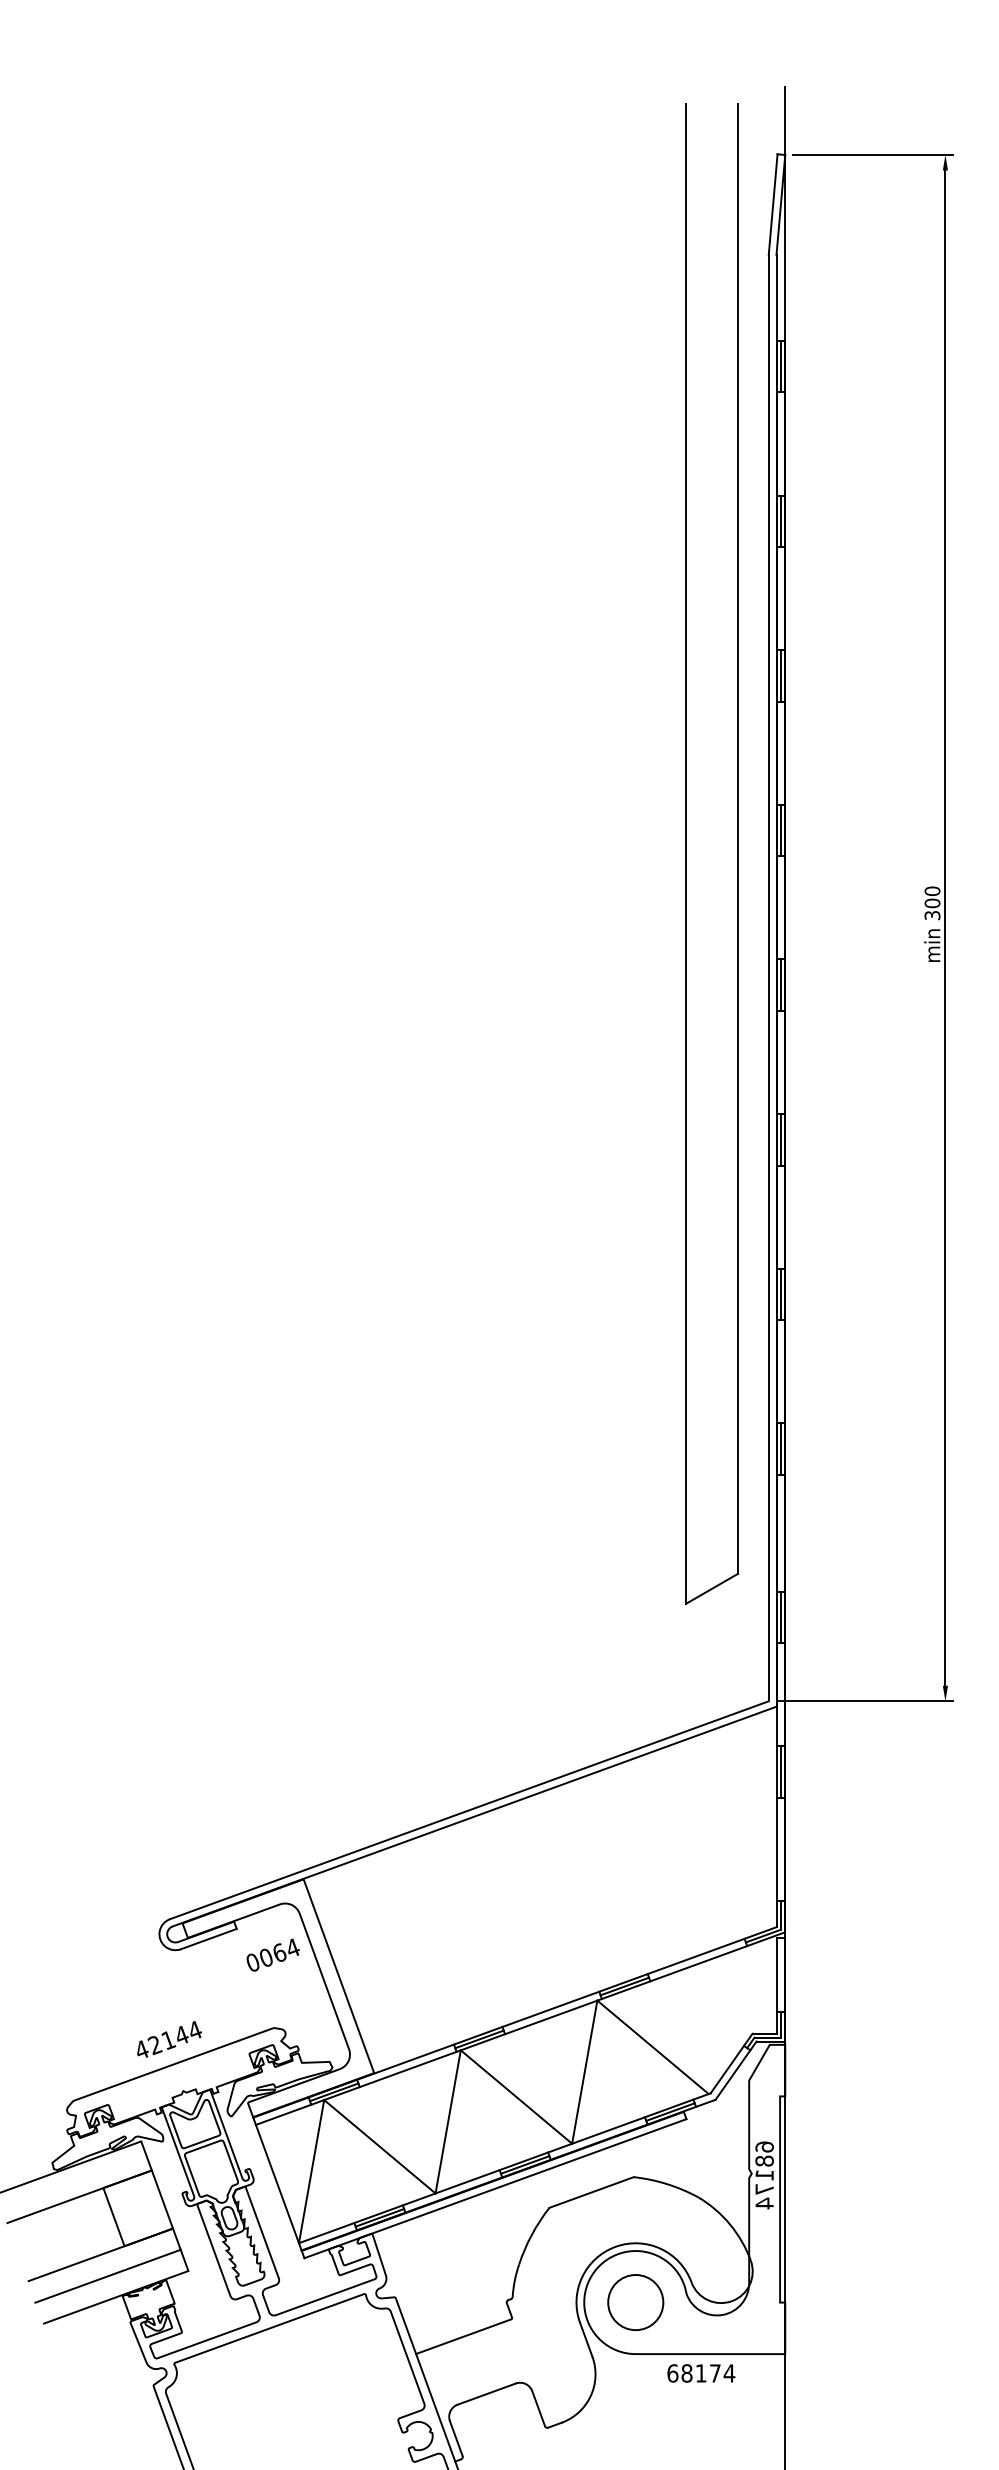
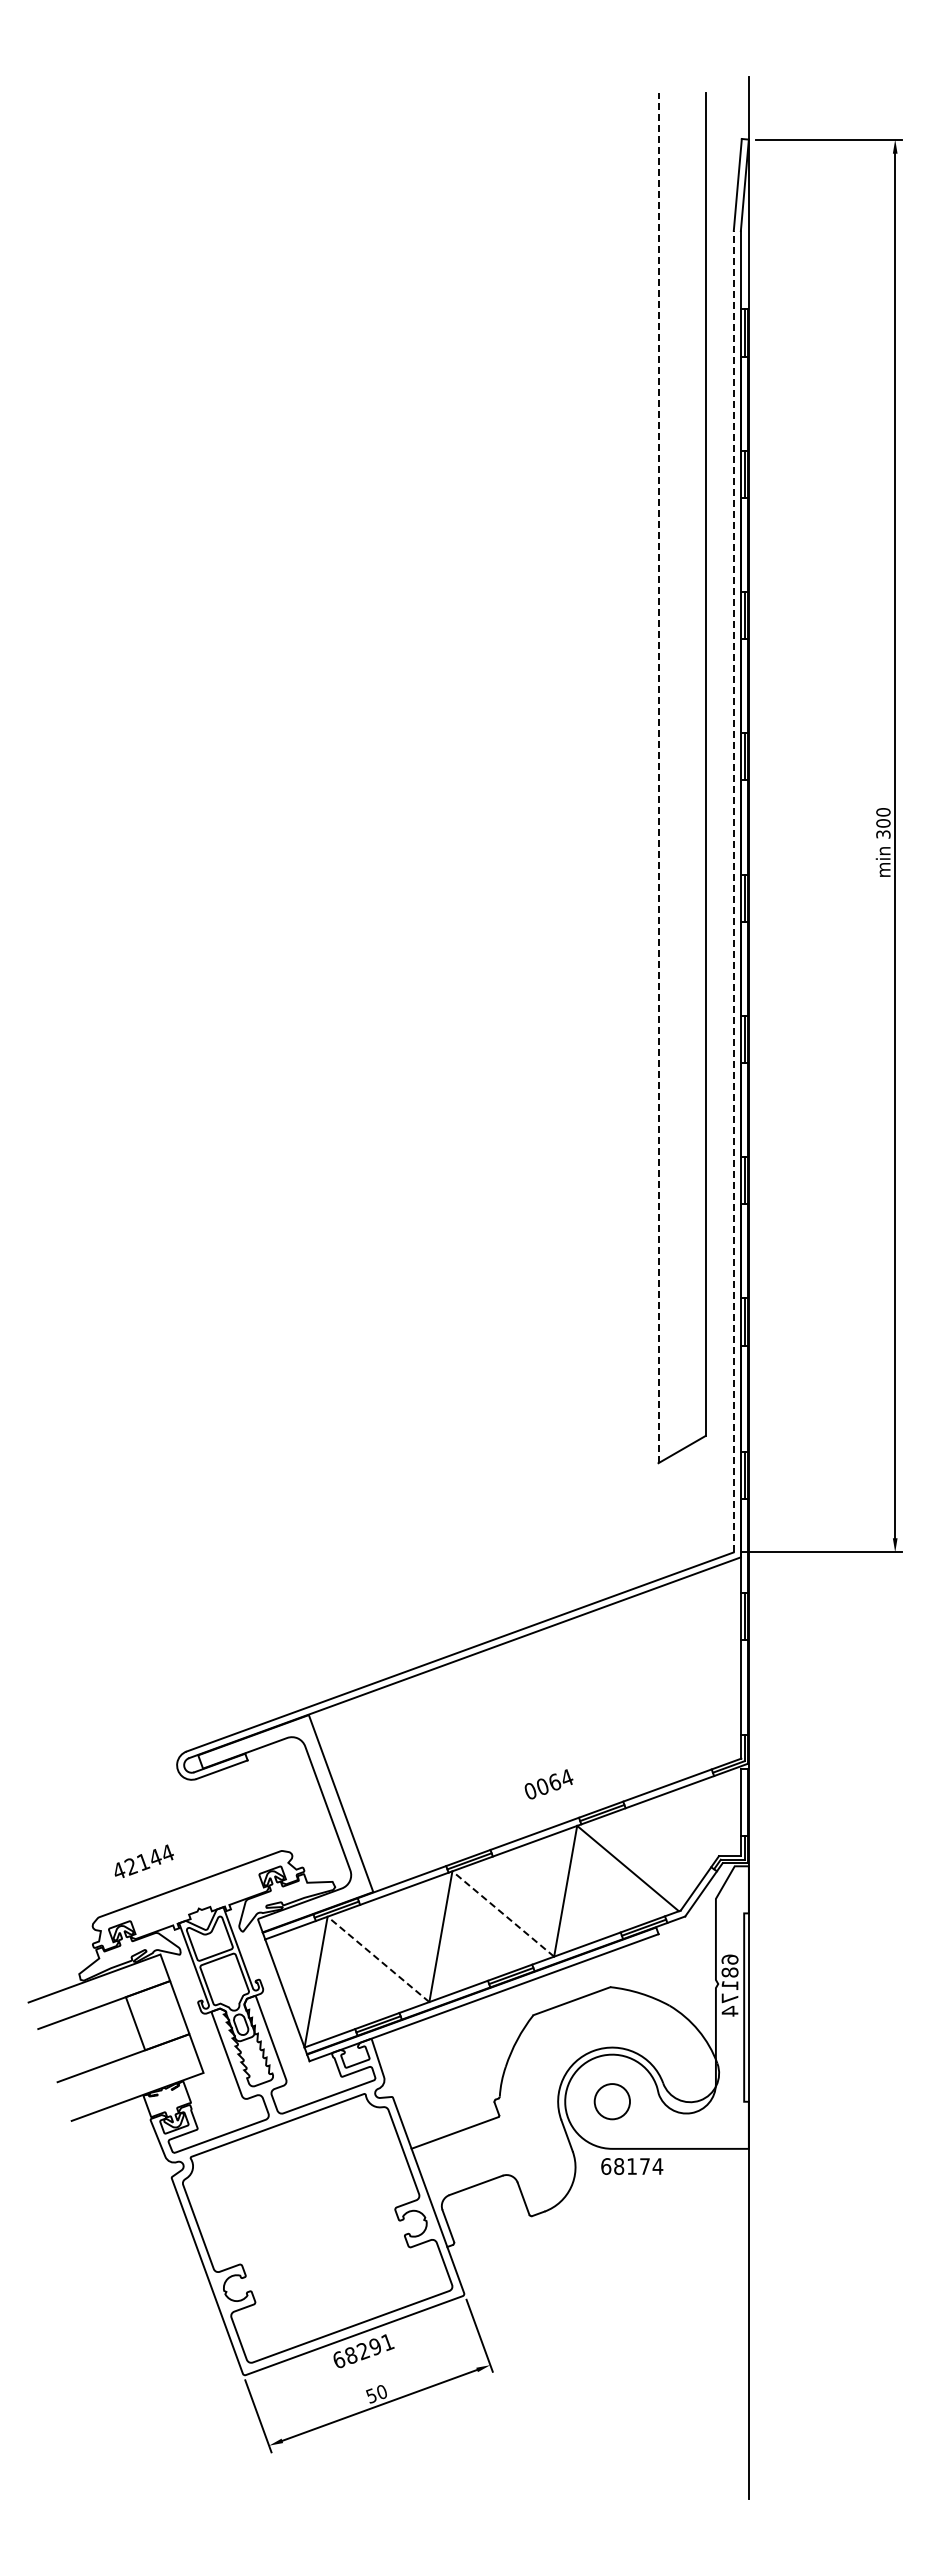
line: (686, 853) -> (658, 777), solid -> dashed
line: (768, 977) -> (733, 891), solid -> dashed
text: (272, 1955) -> (548, 1784), moved
text: (168, 2038) -> (143, 1860), moved
line: (515, 2096) -> (502, 1913), solid -> dashed
line: (379, 2146) -> (378, 1959), solid -> dashed
line: (107, 2276) -> (129, 2077), removed
circle: (635, 2302) -> (612, 2101), size x0.7
text: (701, 2373) -> (632, 2166), moved

